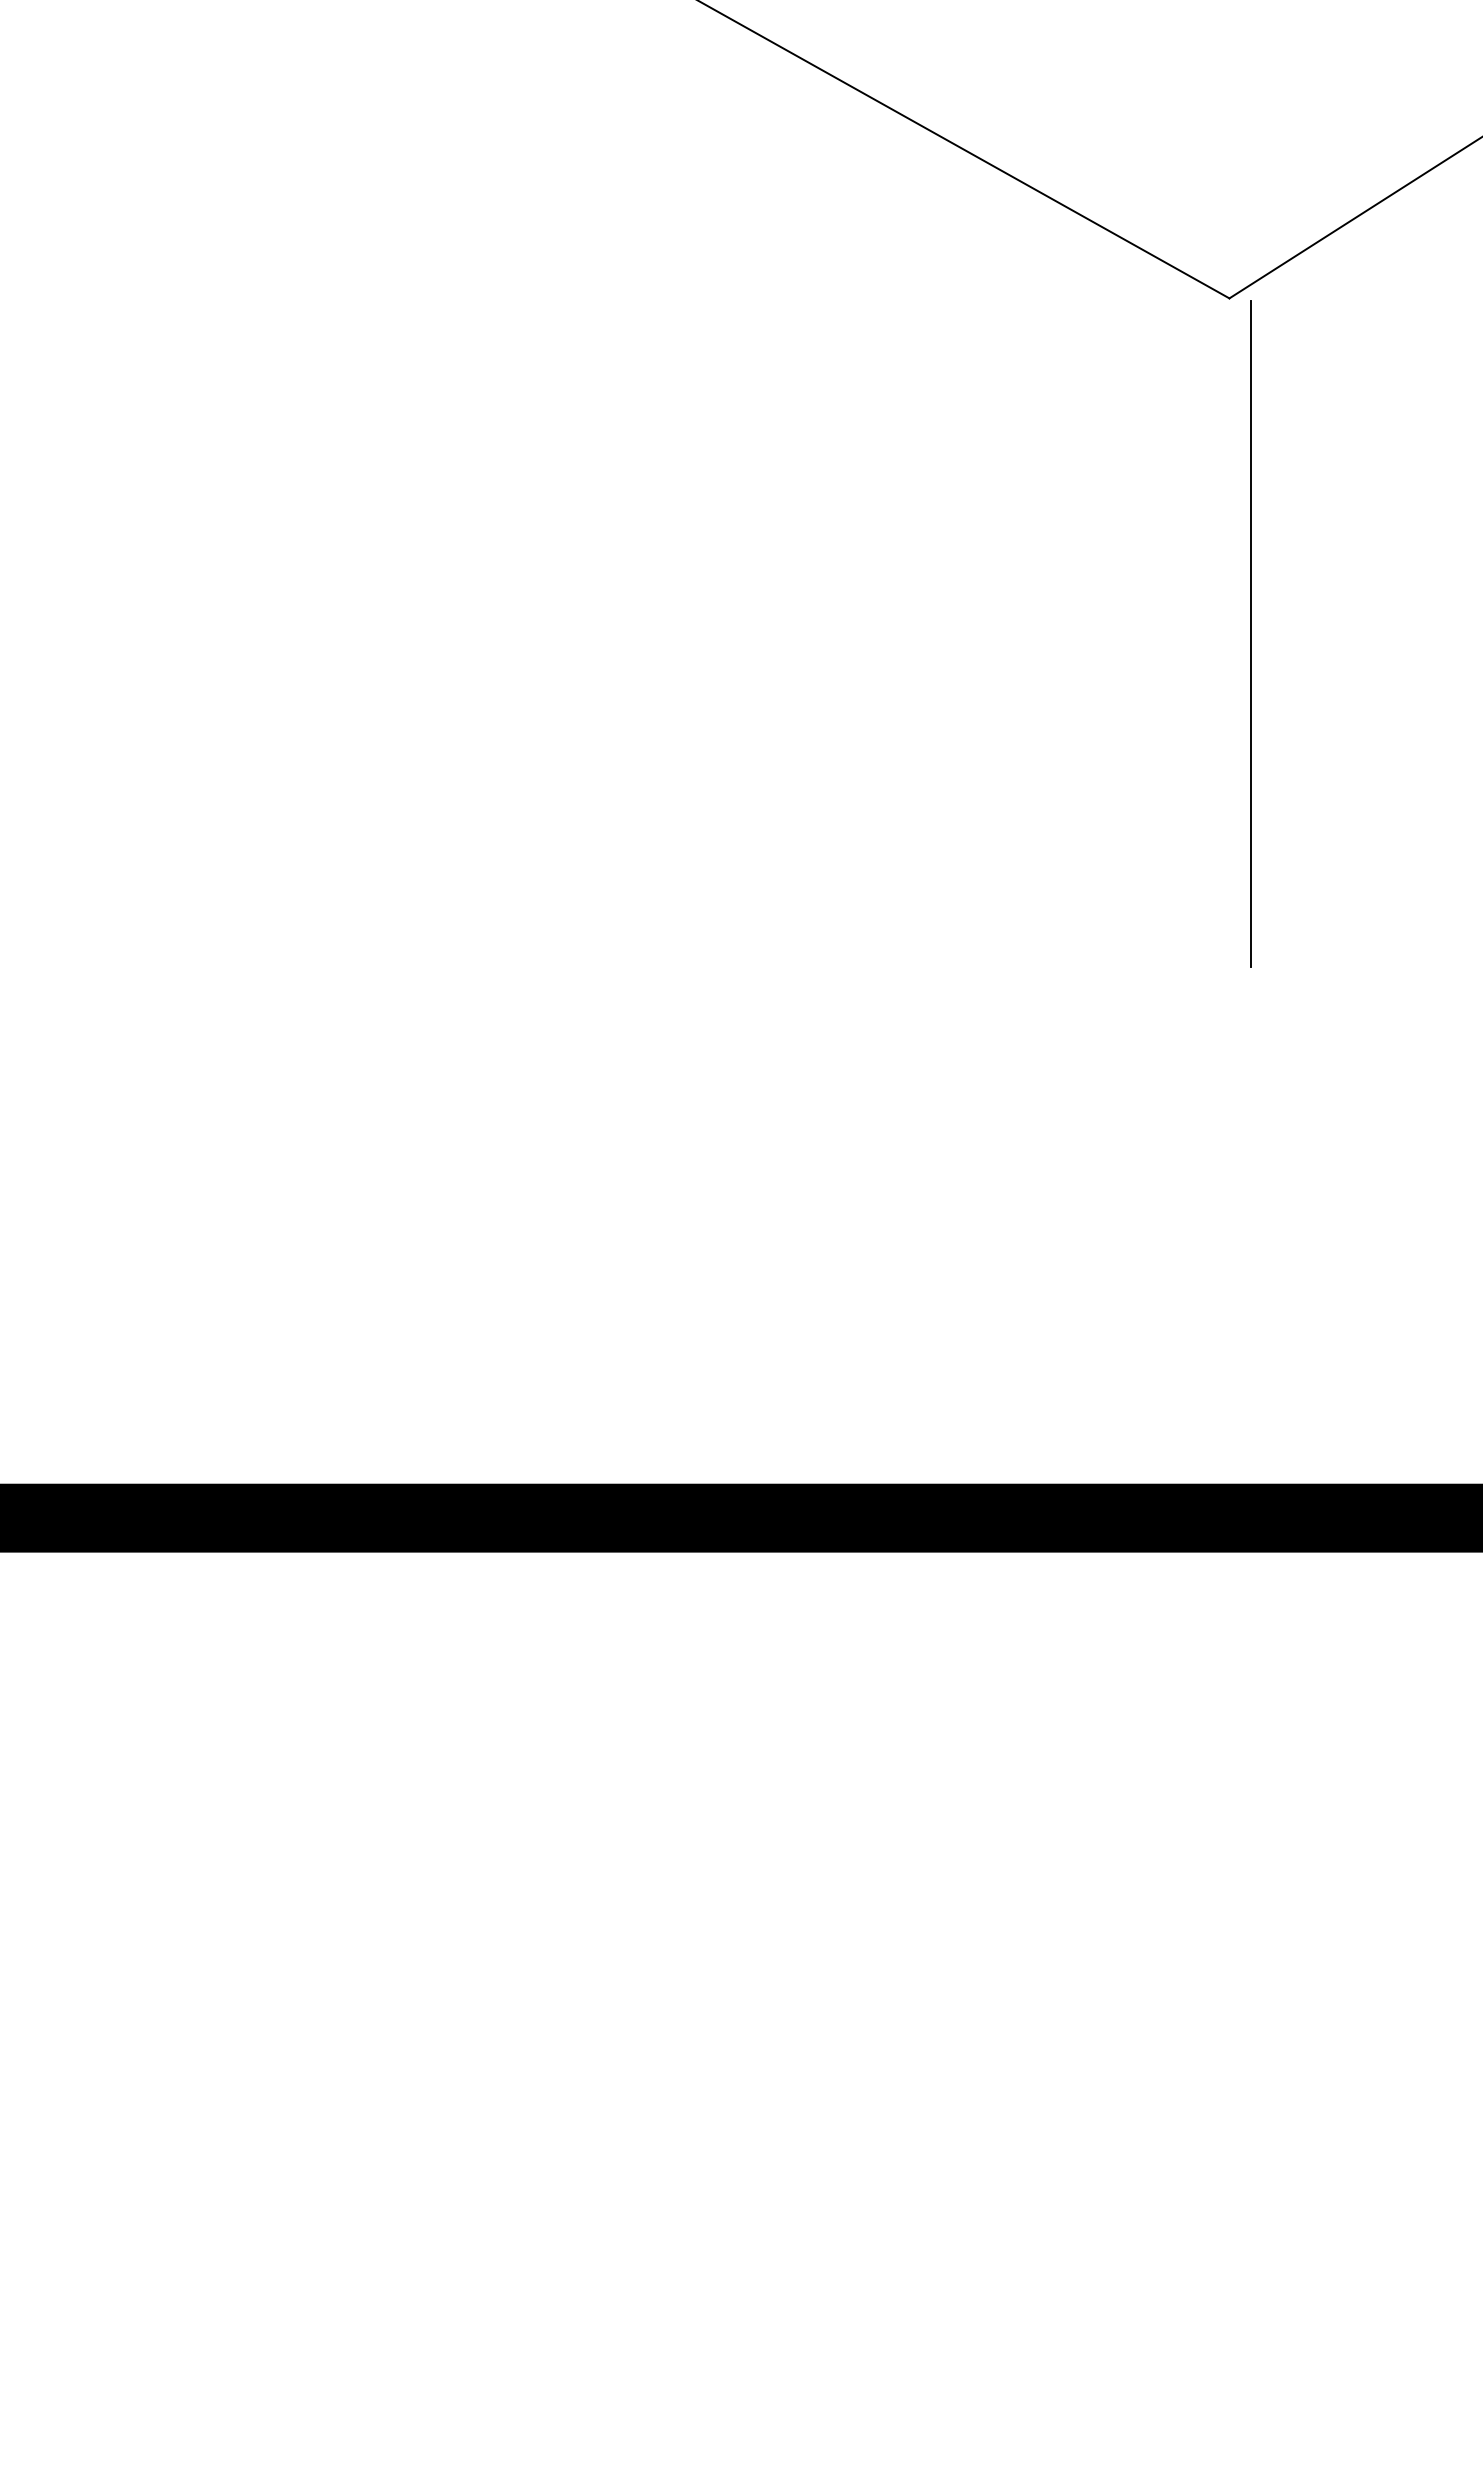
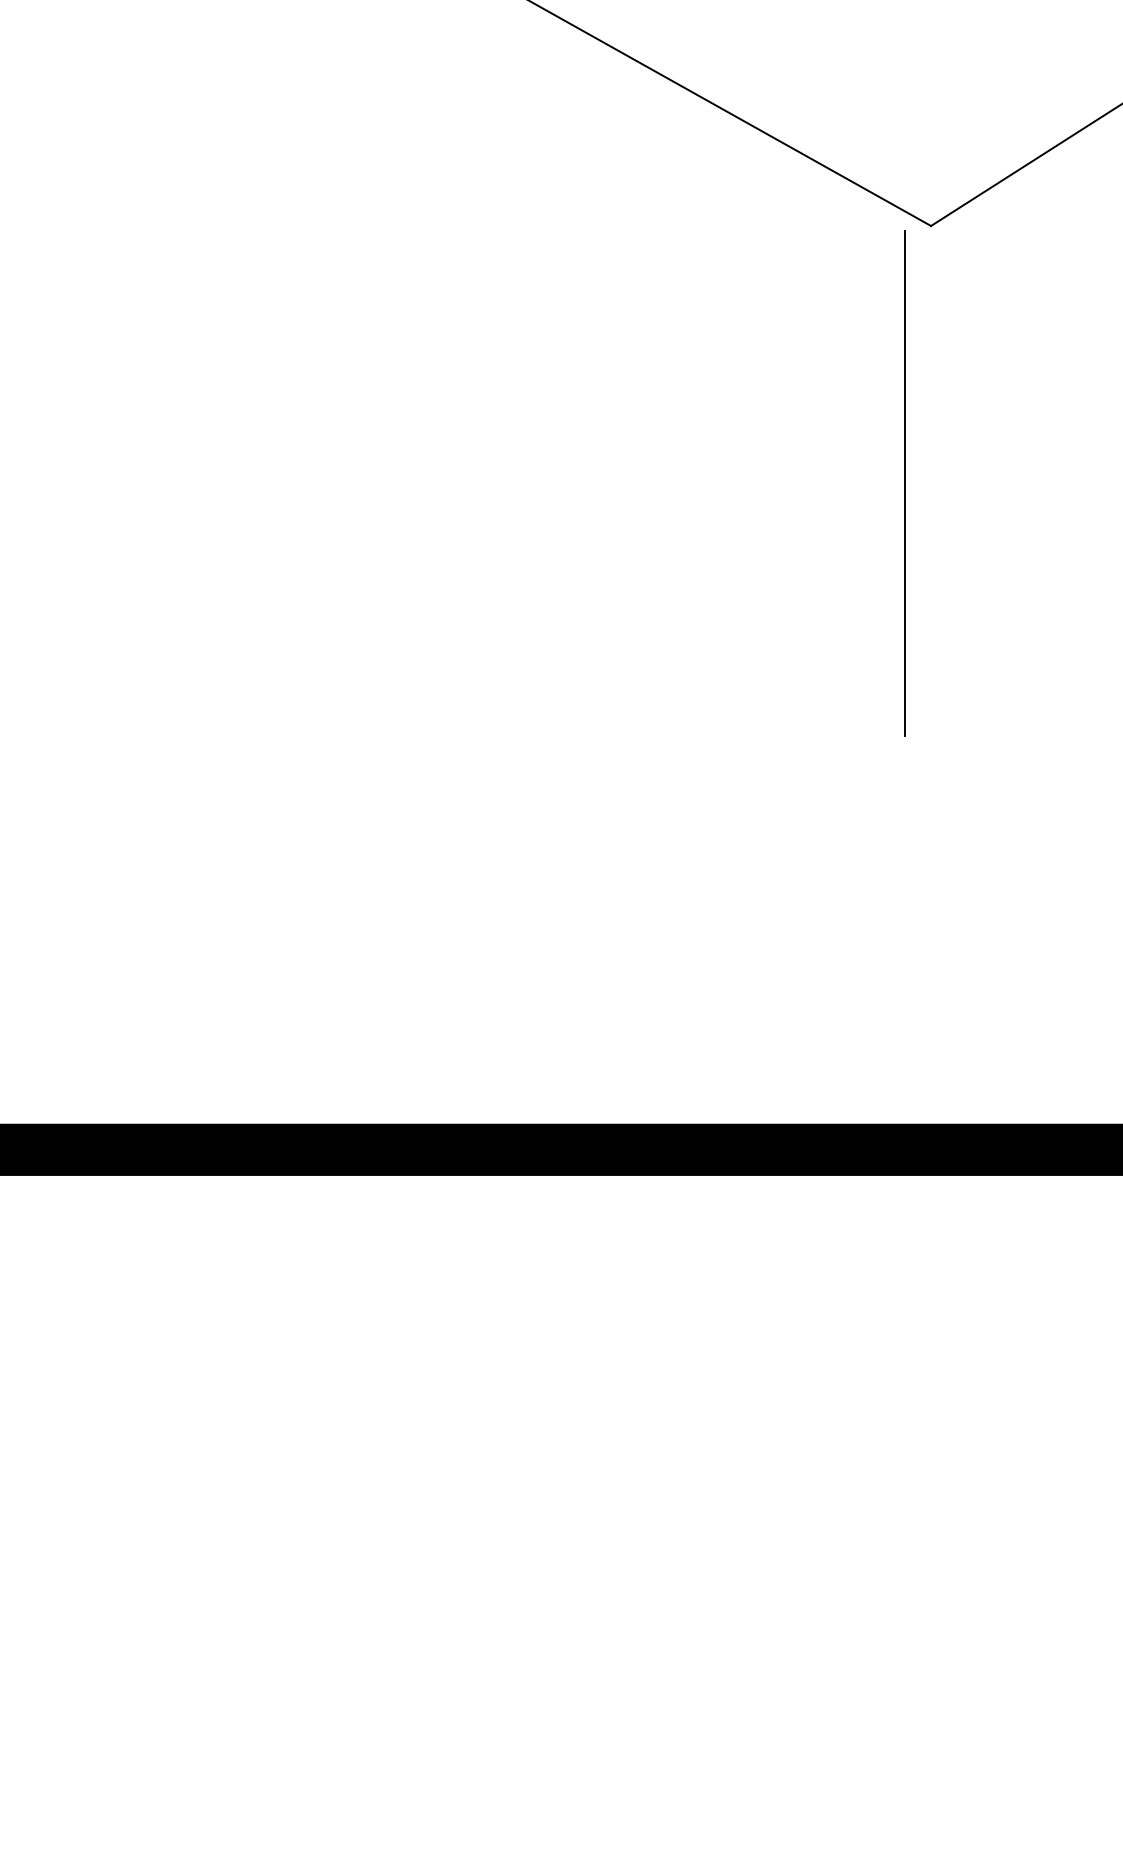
line: (1250, 633) -> (904, 482), moved

